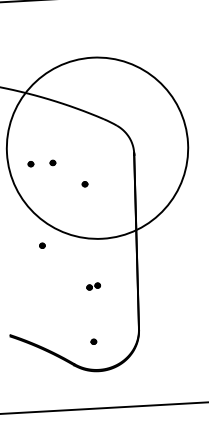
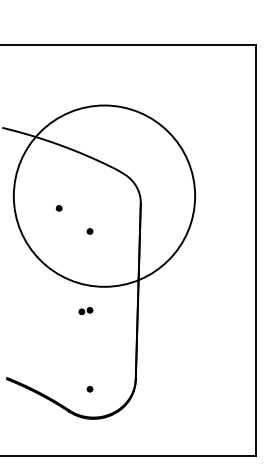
part: (30, 164) -> (36, 208), removed
part: (41, 245) -> (43, 290), removed
part: (93, 286) -> (85, 310), moved

